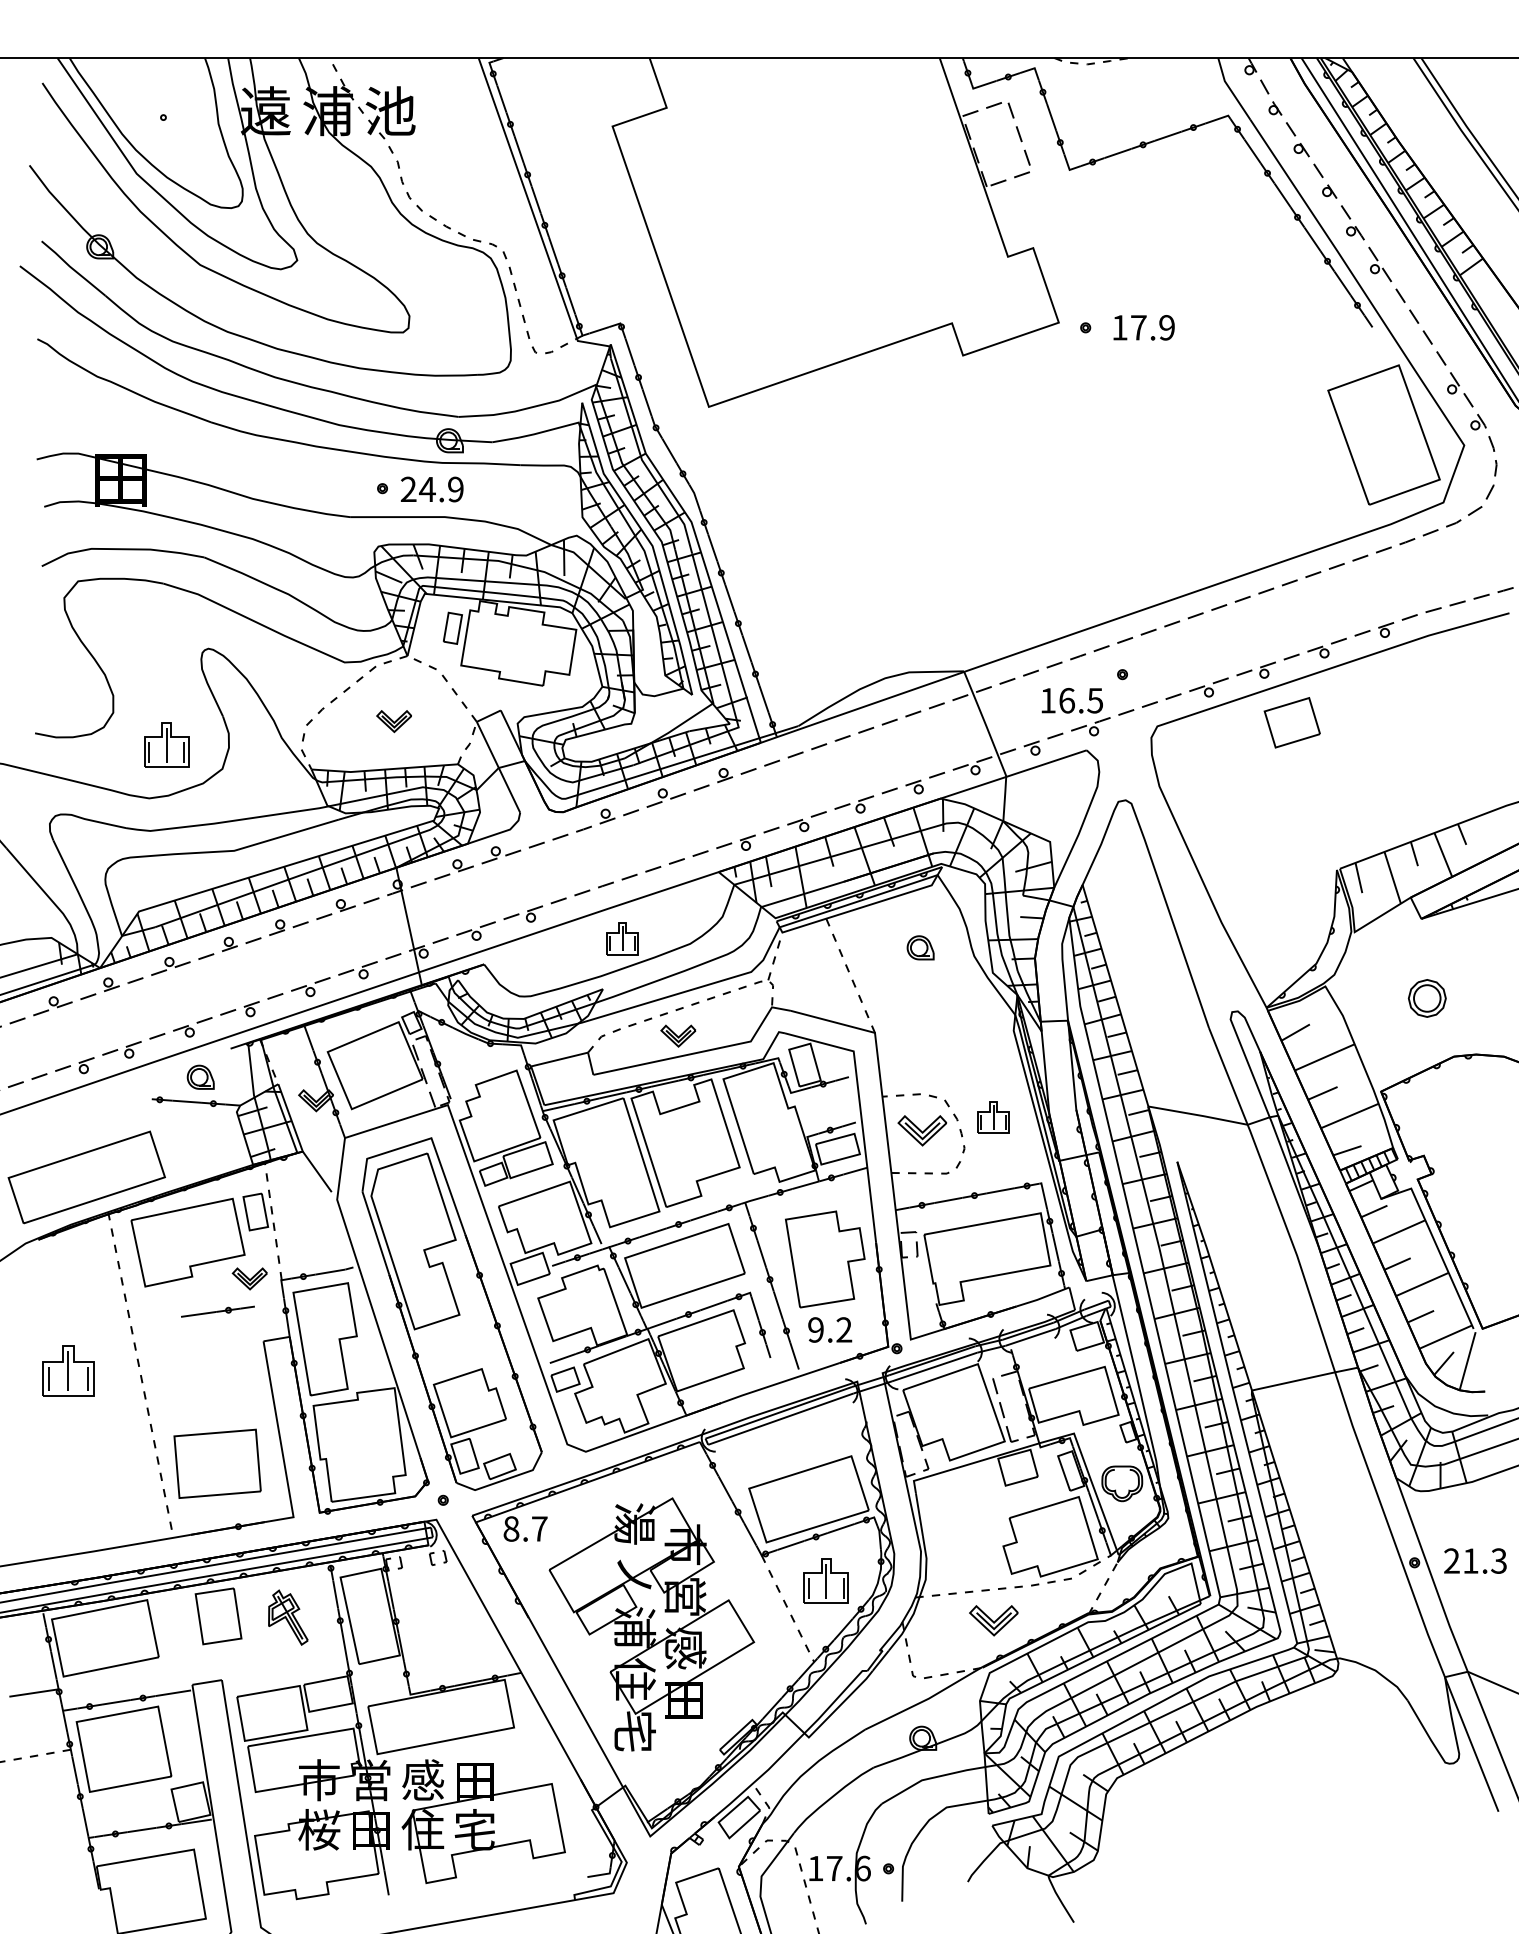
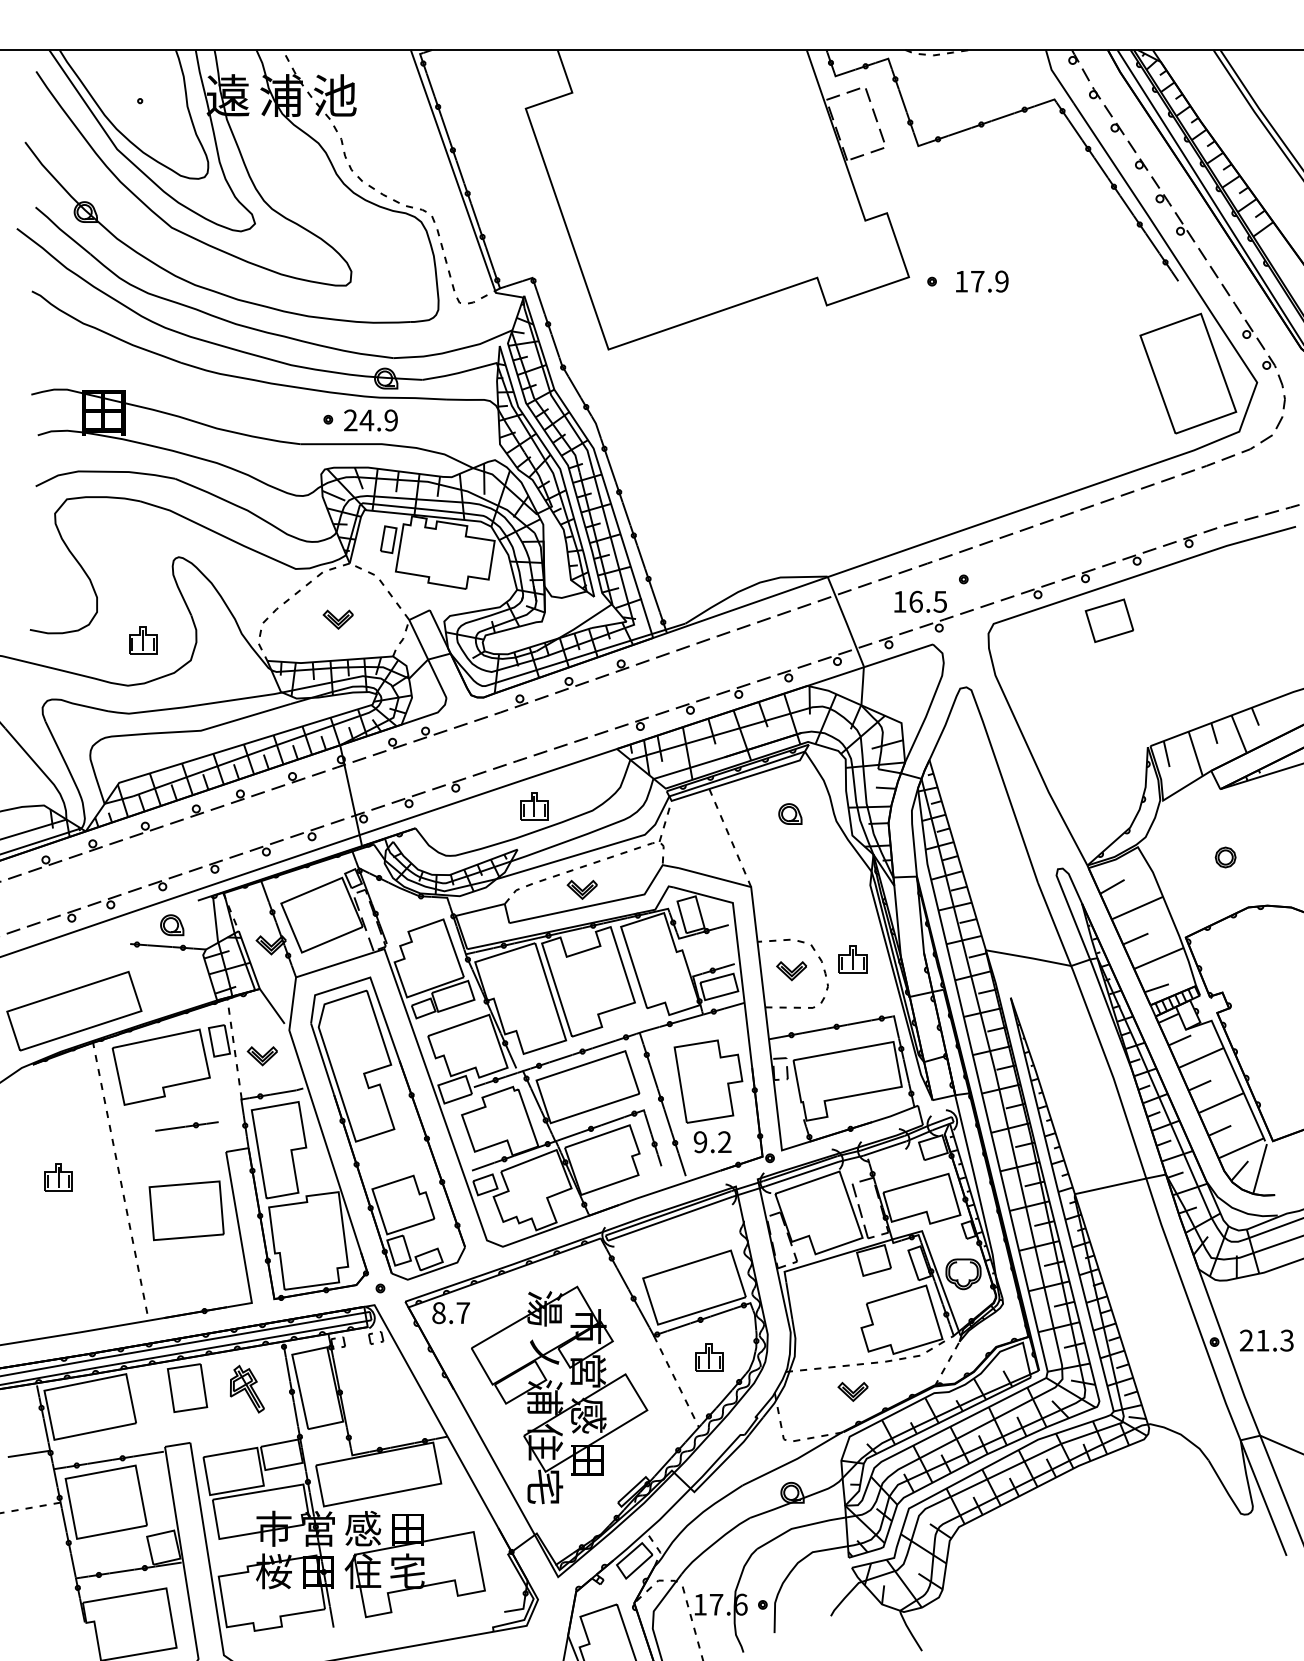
part: (166, 745) -> (142, 640), size x0.71
part: (1427, 998) -> (1225, 857), size x0.62
part: (921, 1130) -> (791, 970), size x0.71
part: (249, 1278) -> (262, 1055), moved
part: (68, 1370) -> (58, 1176), size x0.62
part: (217, 1463) -> (186, 1210), moved
part: (825, 1580) -> (708, 1357), size x0.71
part: (993, 1620) -> (852, 1391), size x0.71

